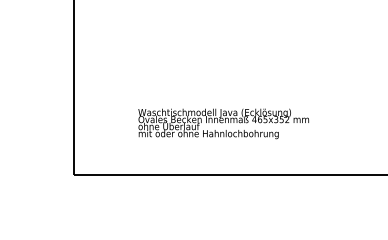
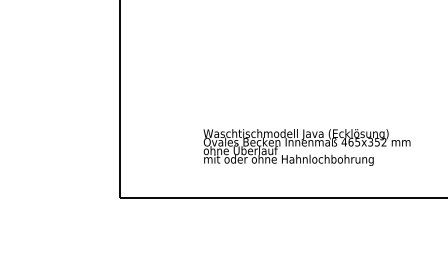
text: (223, 123) -> (306, 146), moved

